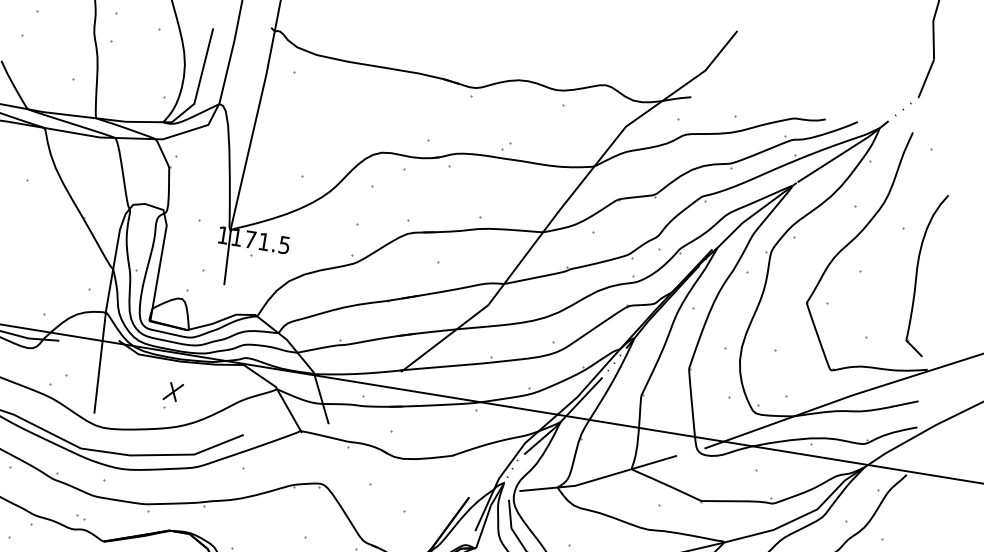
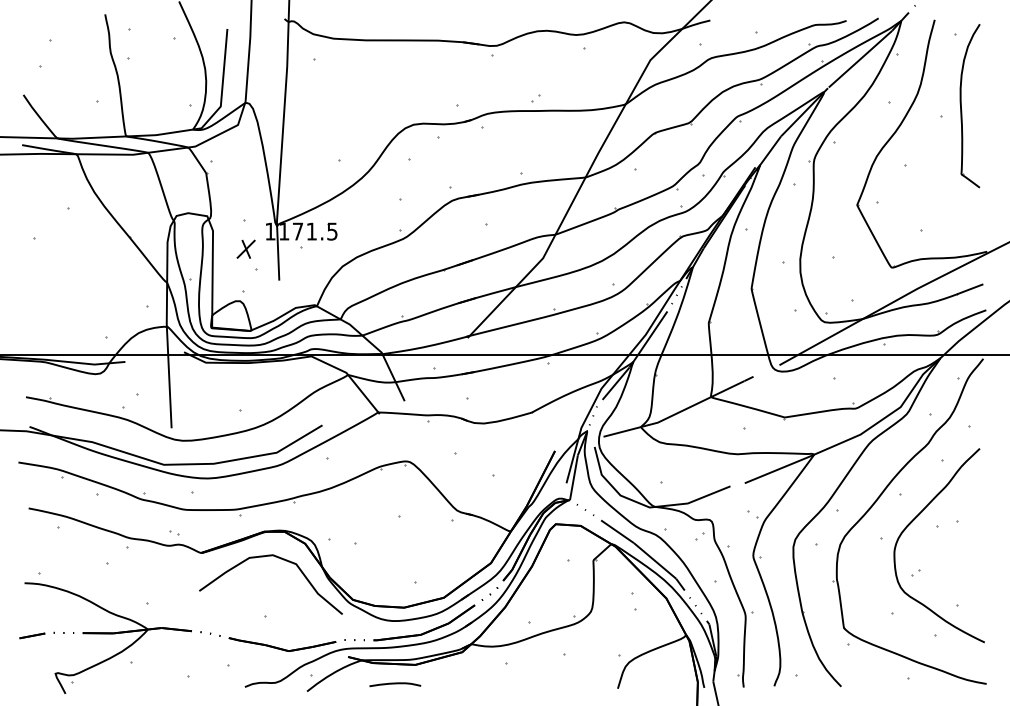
part: (917, 273) -> (961, 106), moved
part: (172, 391) -> (245, 248), moved

